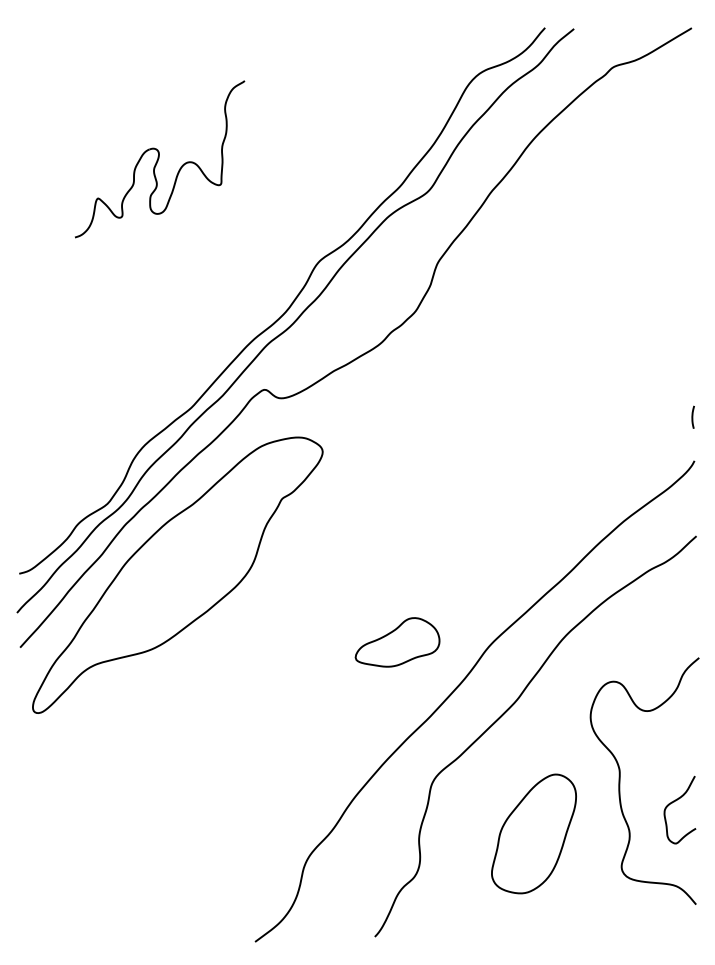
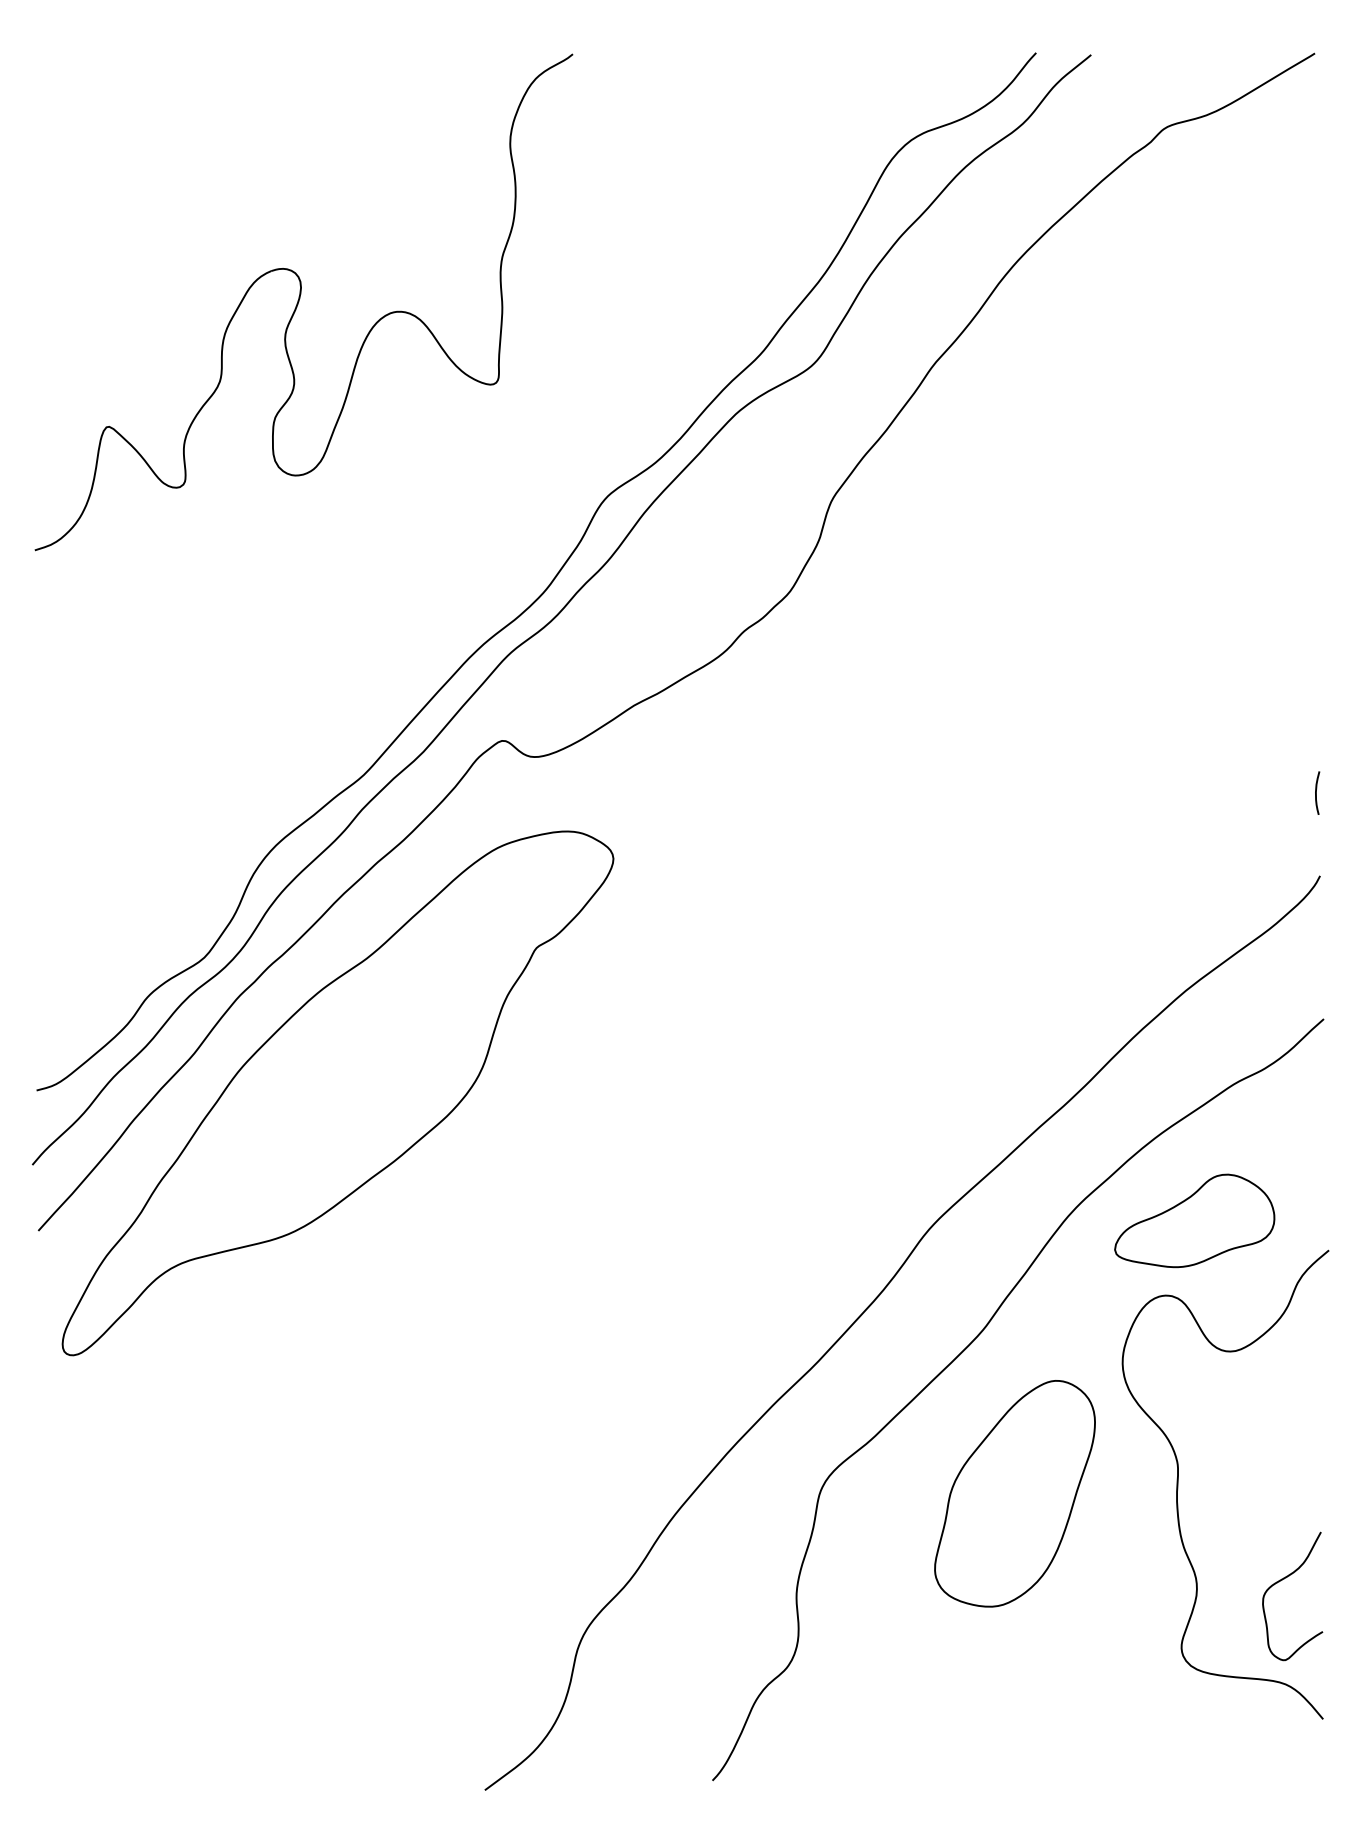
part: (159, 159) -> (303, 303), size x1.67
part: (397, 642) -> (1194, 1221), moved
curve: (676, 801) -> (1285, 1580), moved
part: (533, 833) -> (1014, 1492), moved

